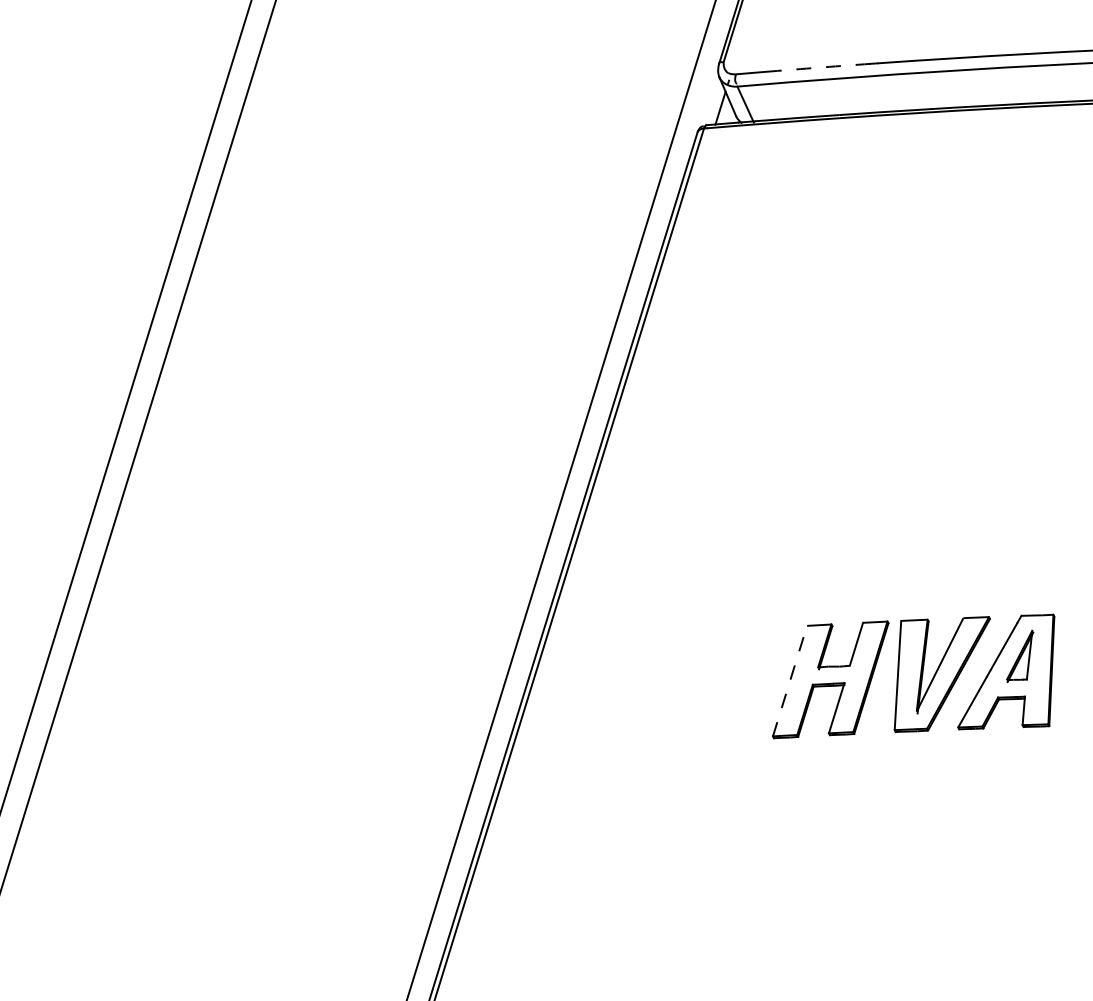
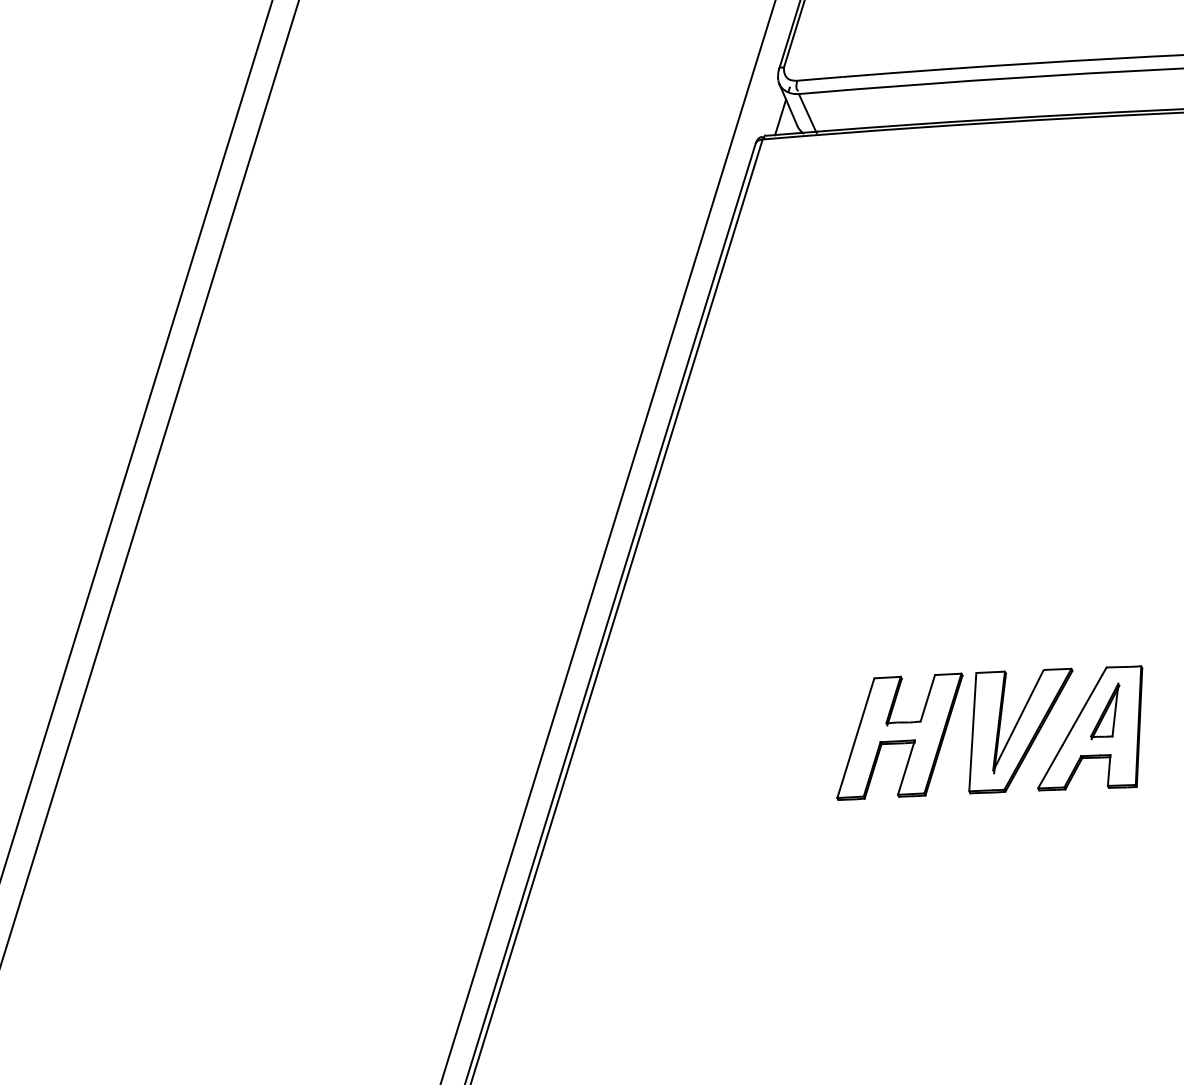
arc: (824, 67) -> (893, 73), dashed -> solid
line: (790, 681) -> (856, 738), dashed -> solid

